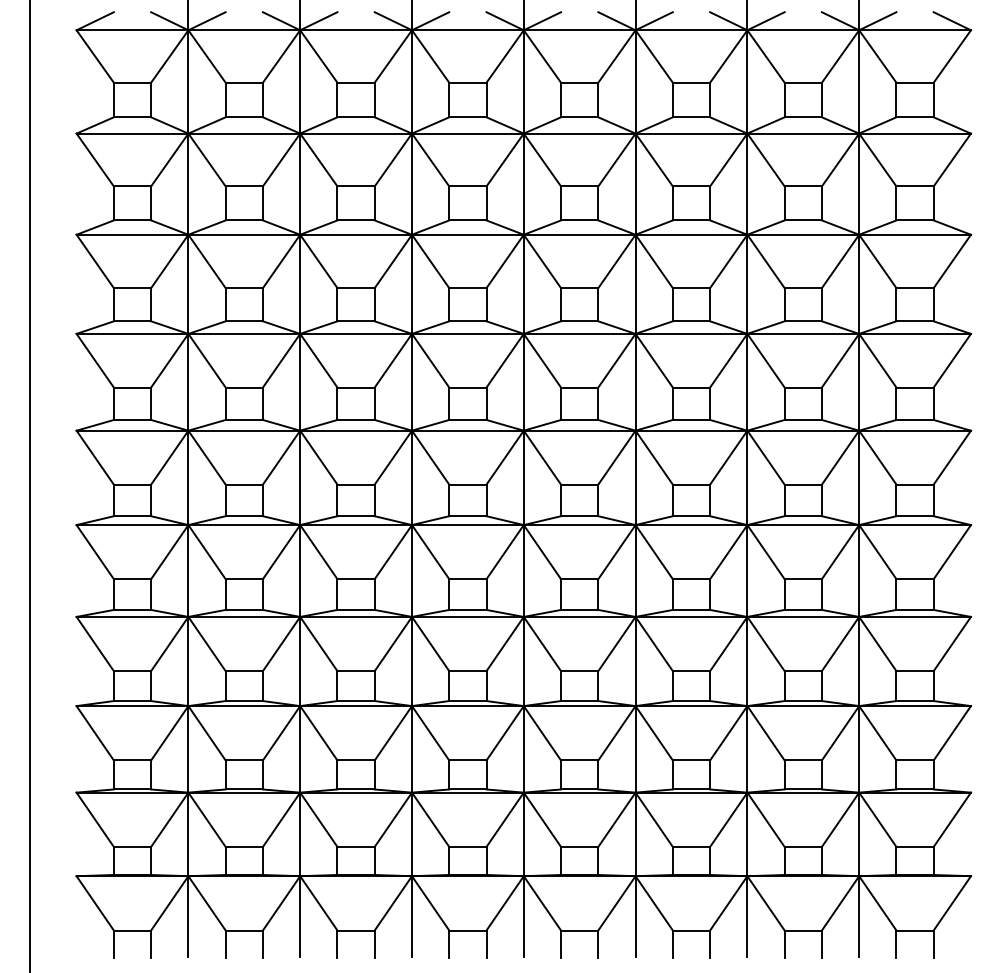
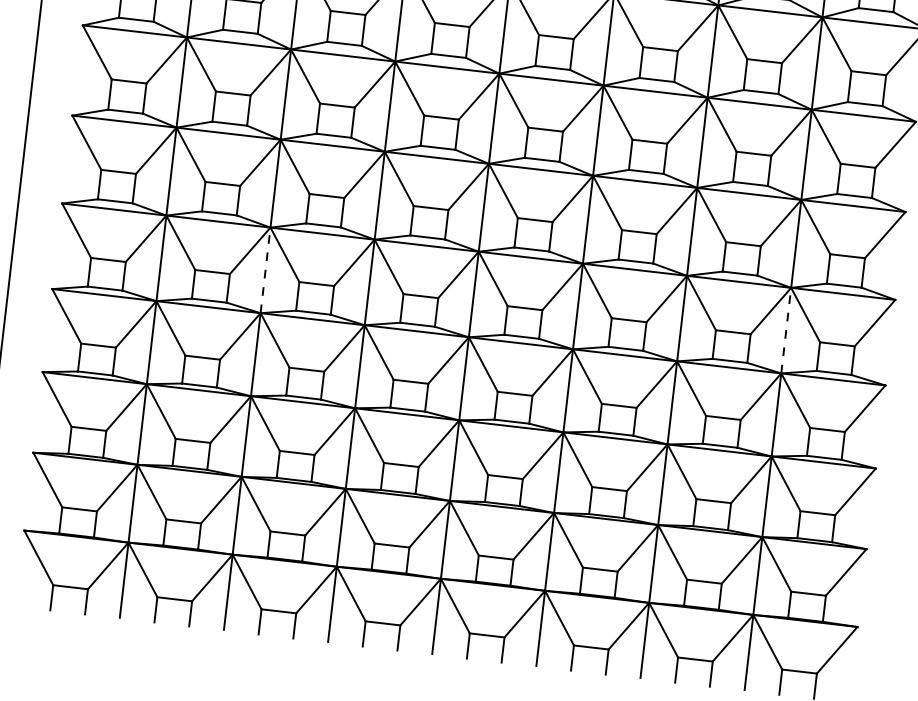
line: (300, 571) -> (265, 270), solid -> dashed
line: (859, 571) -> (786, 331), solid -> dashed

